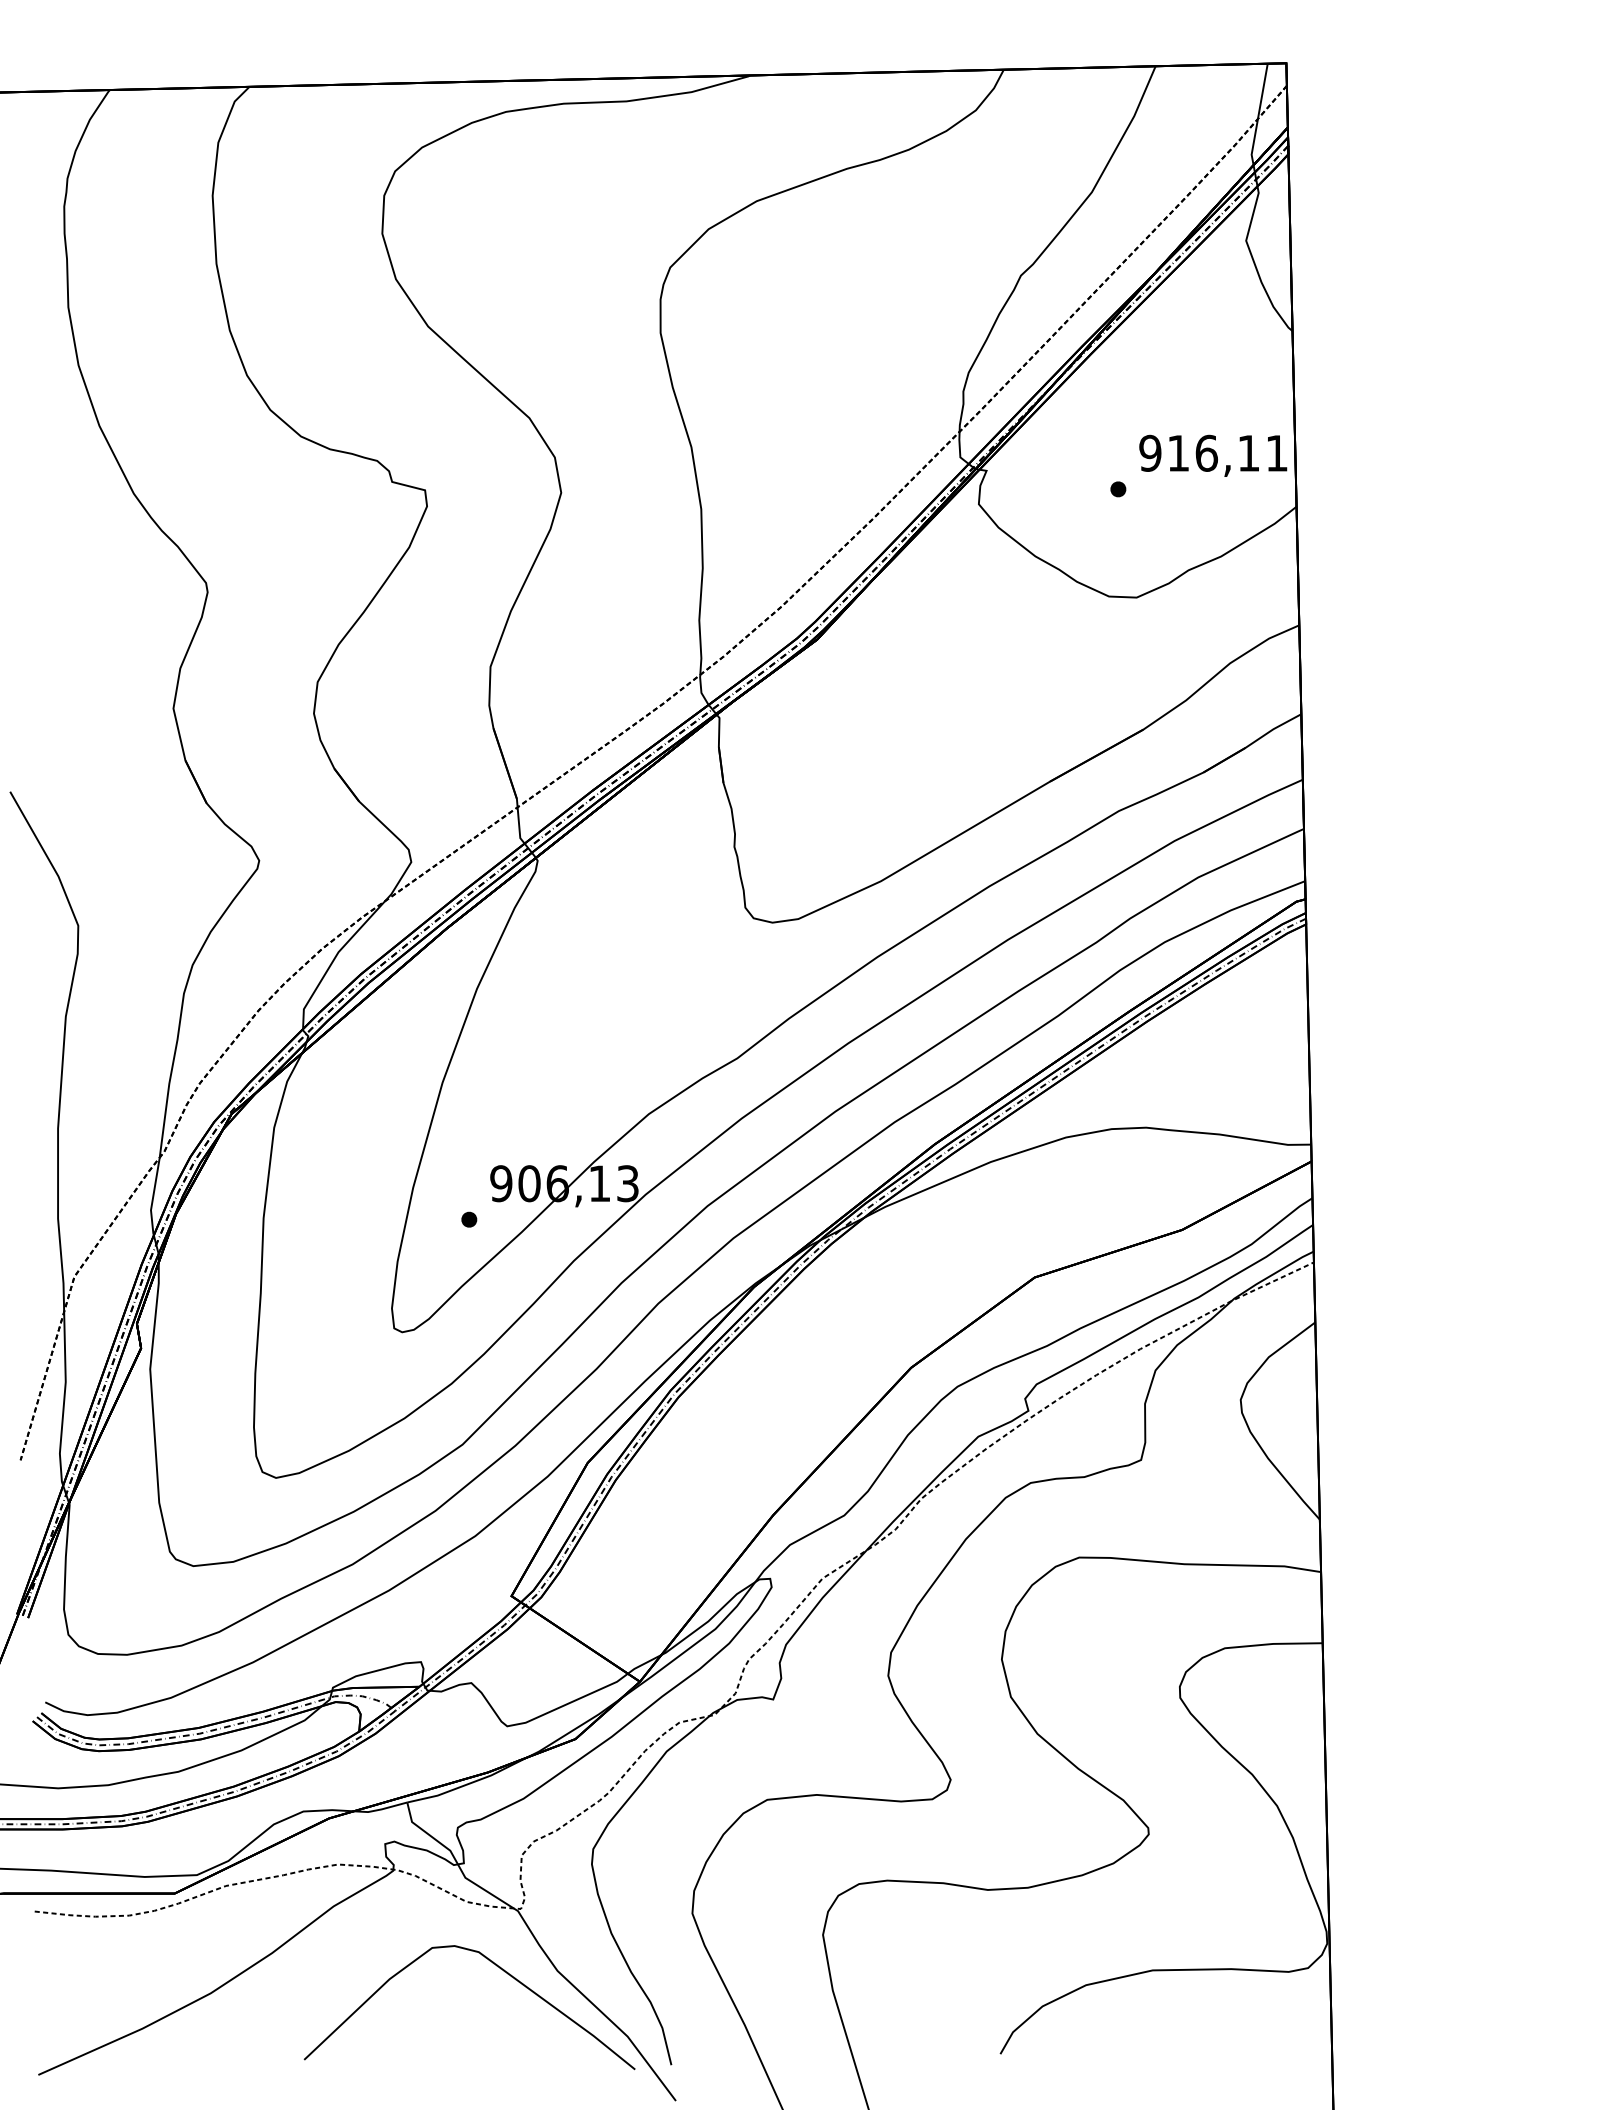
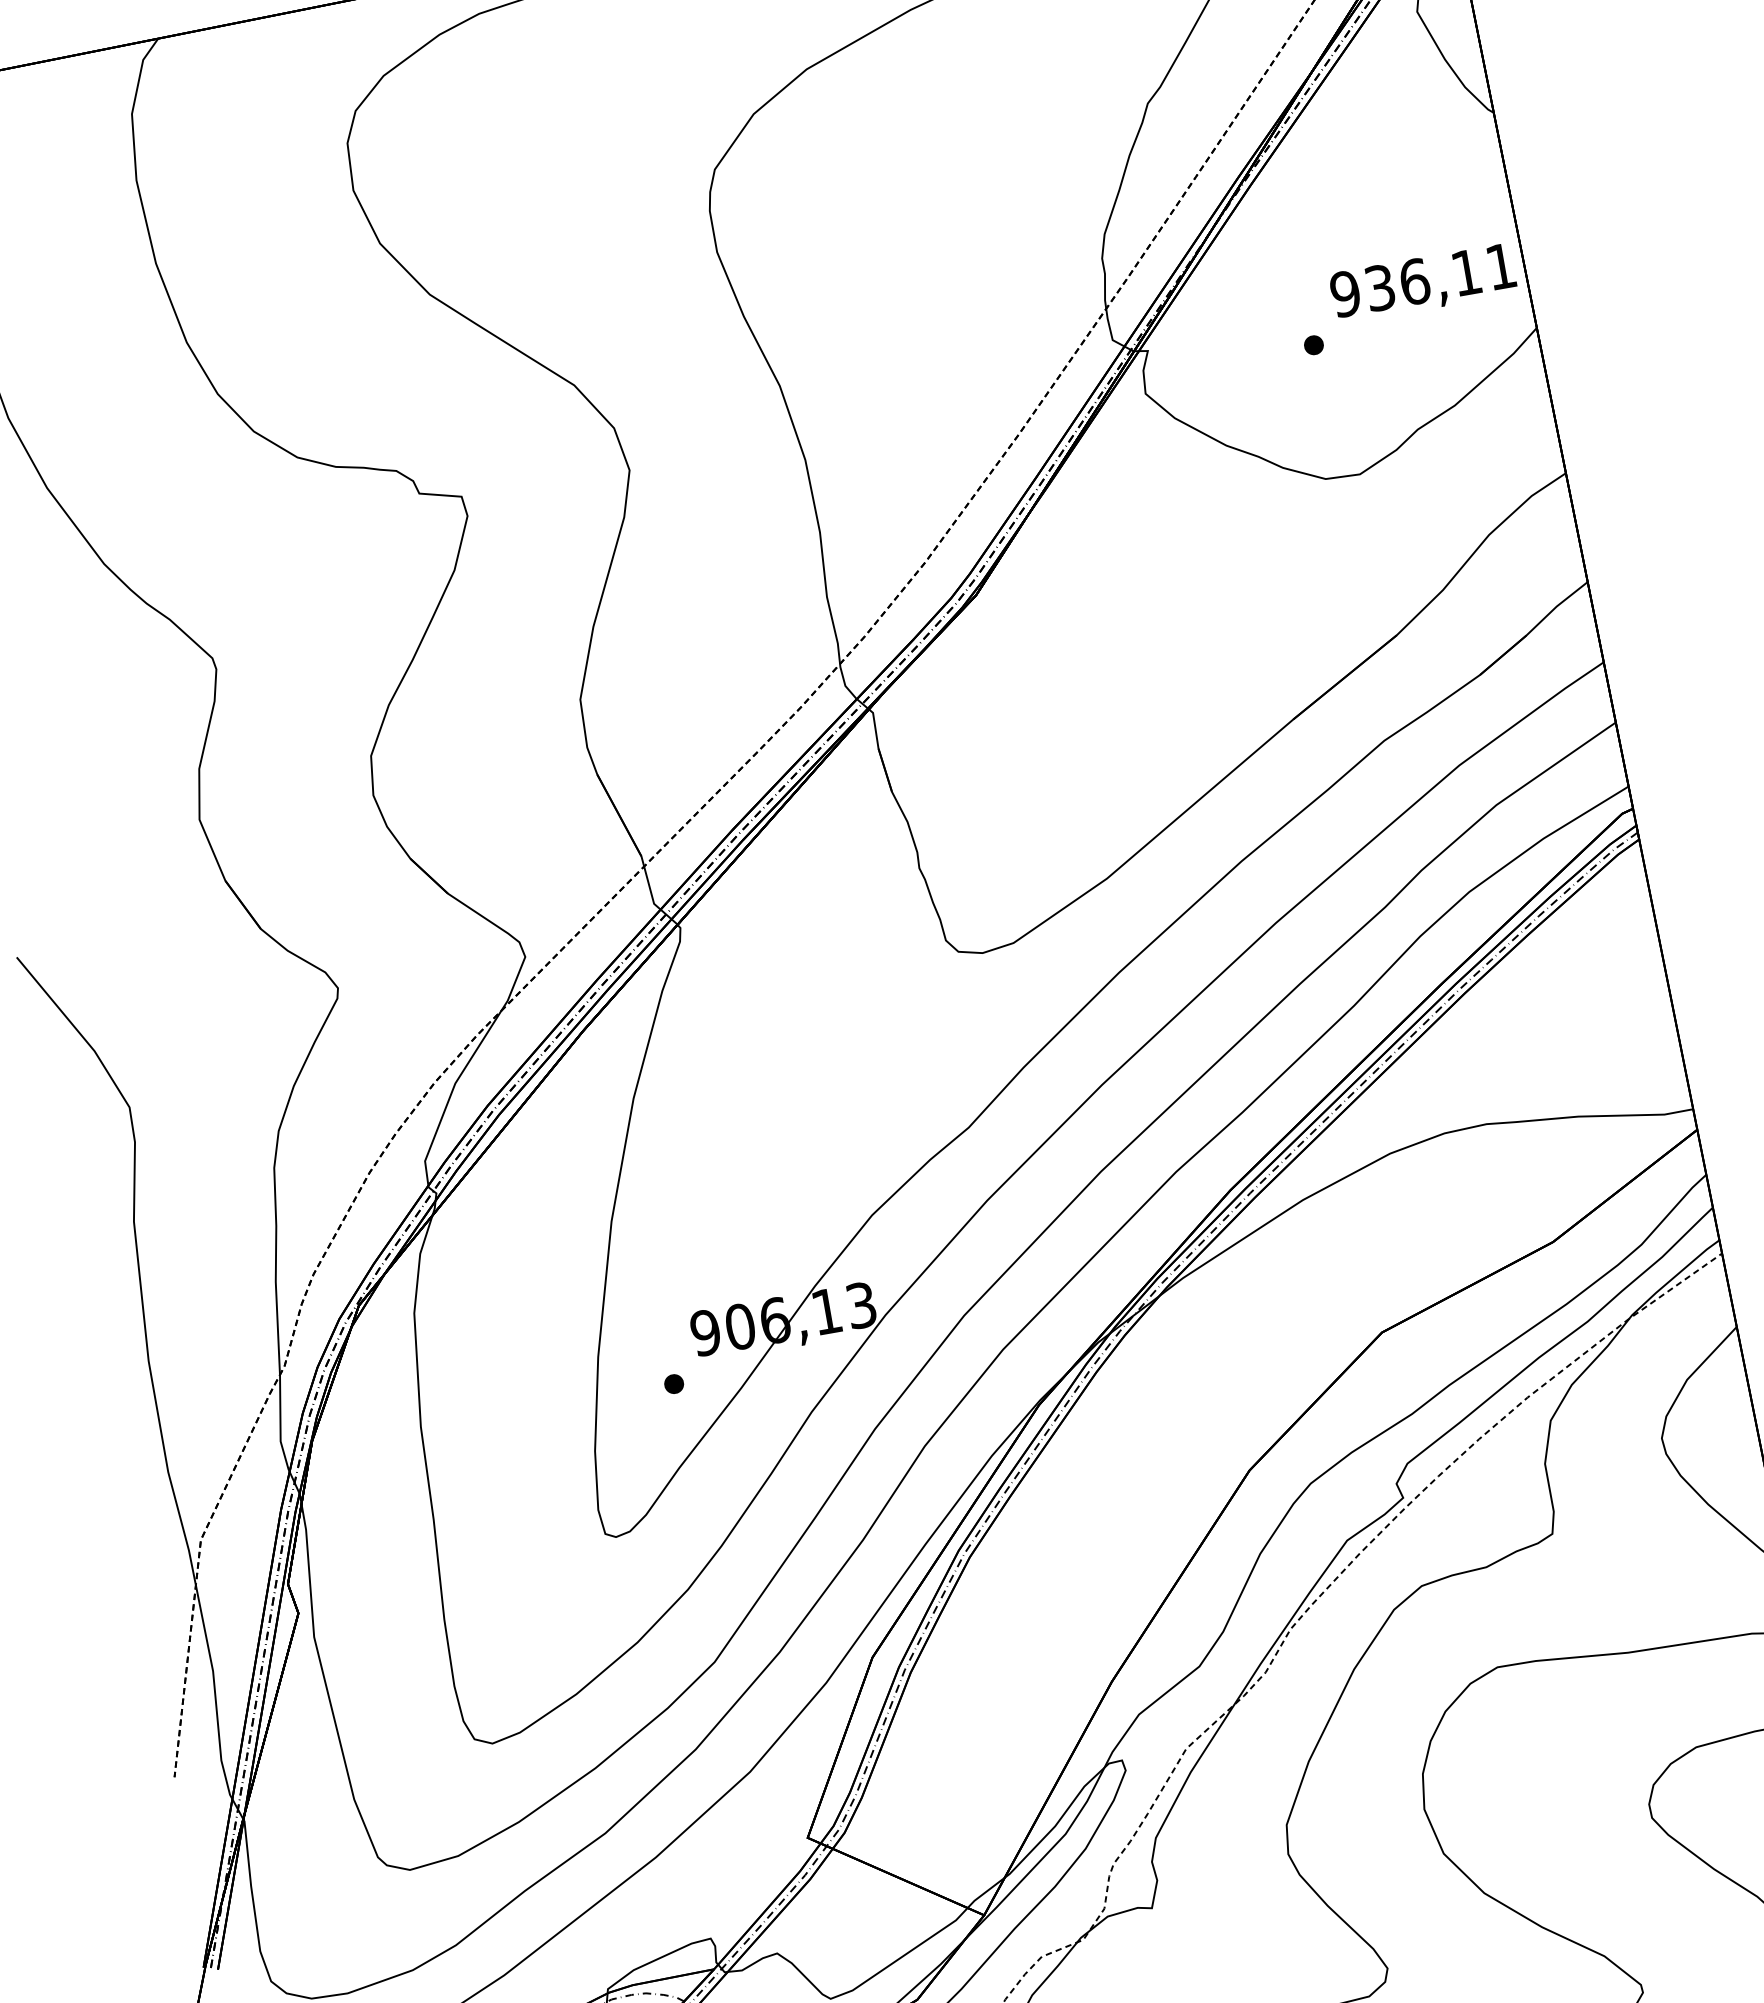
text: (1178, 452) -> (1379, 286), 916,11 -> 936,11

